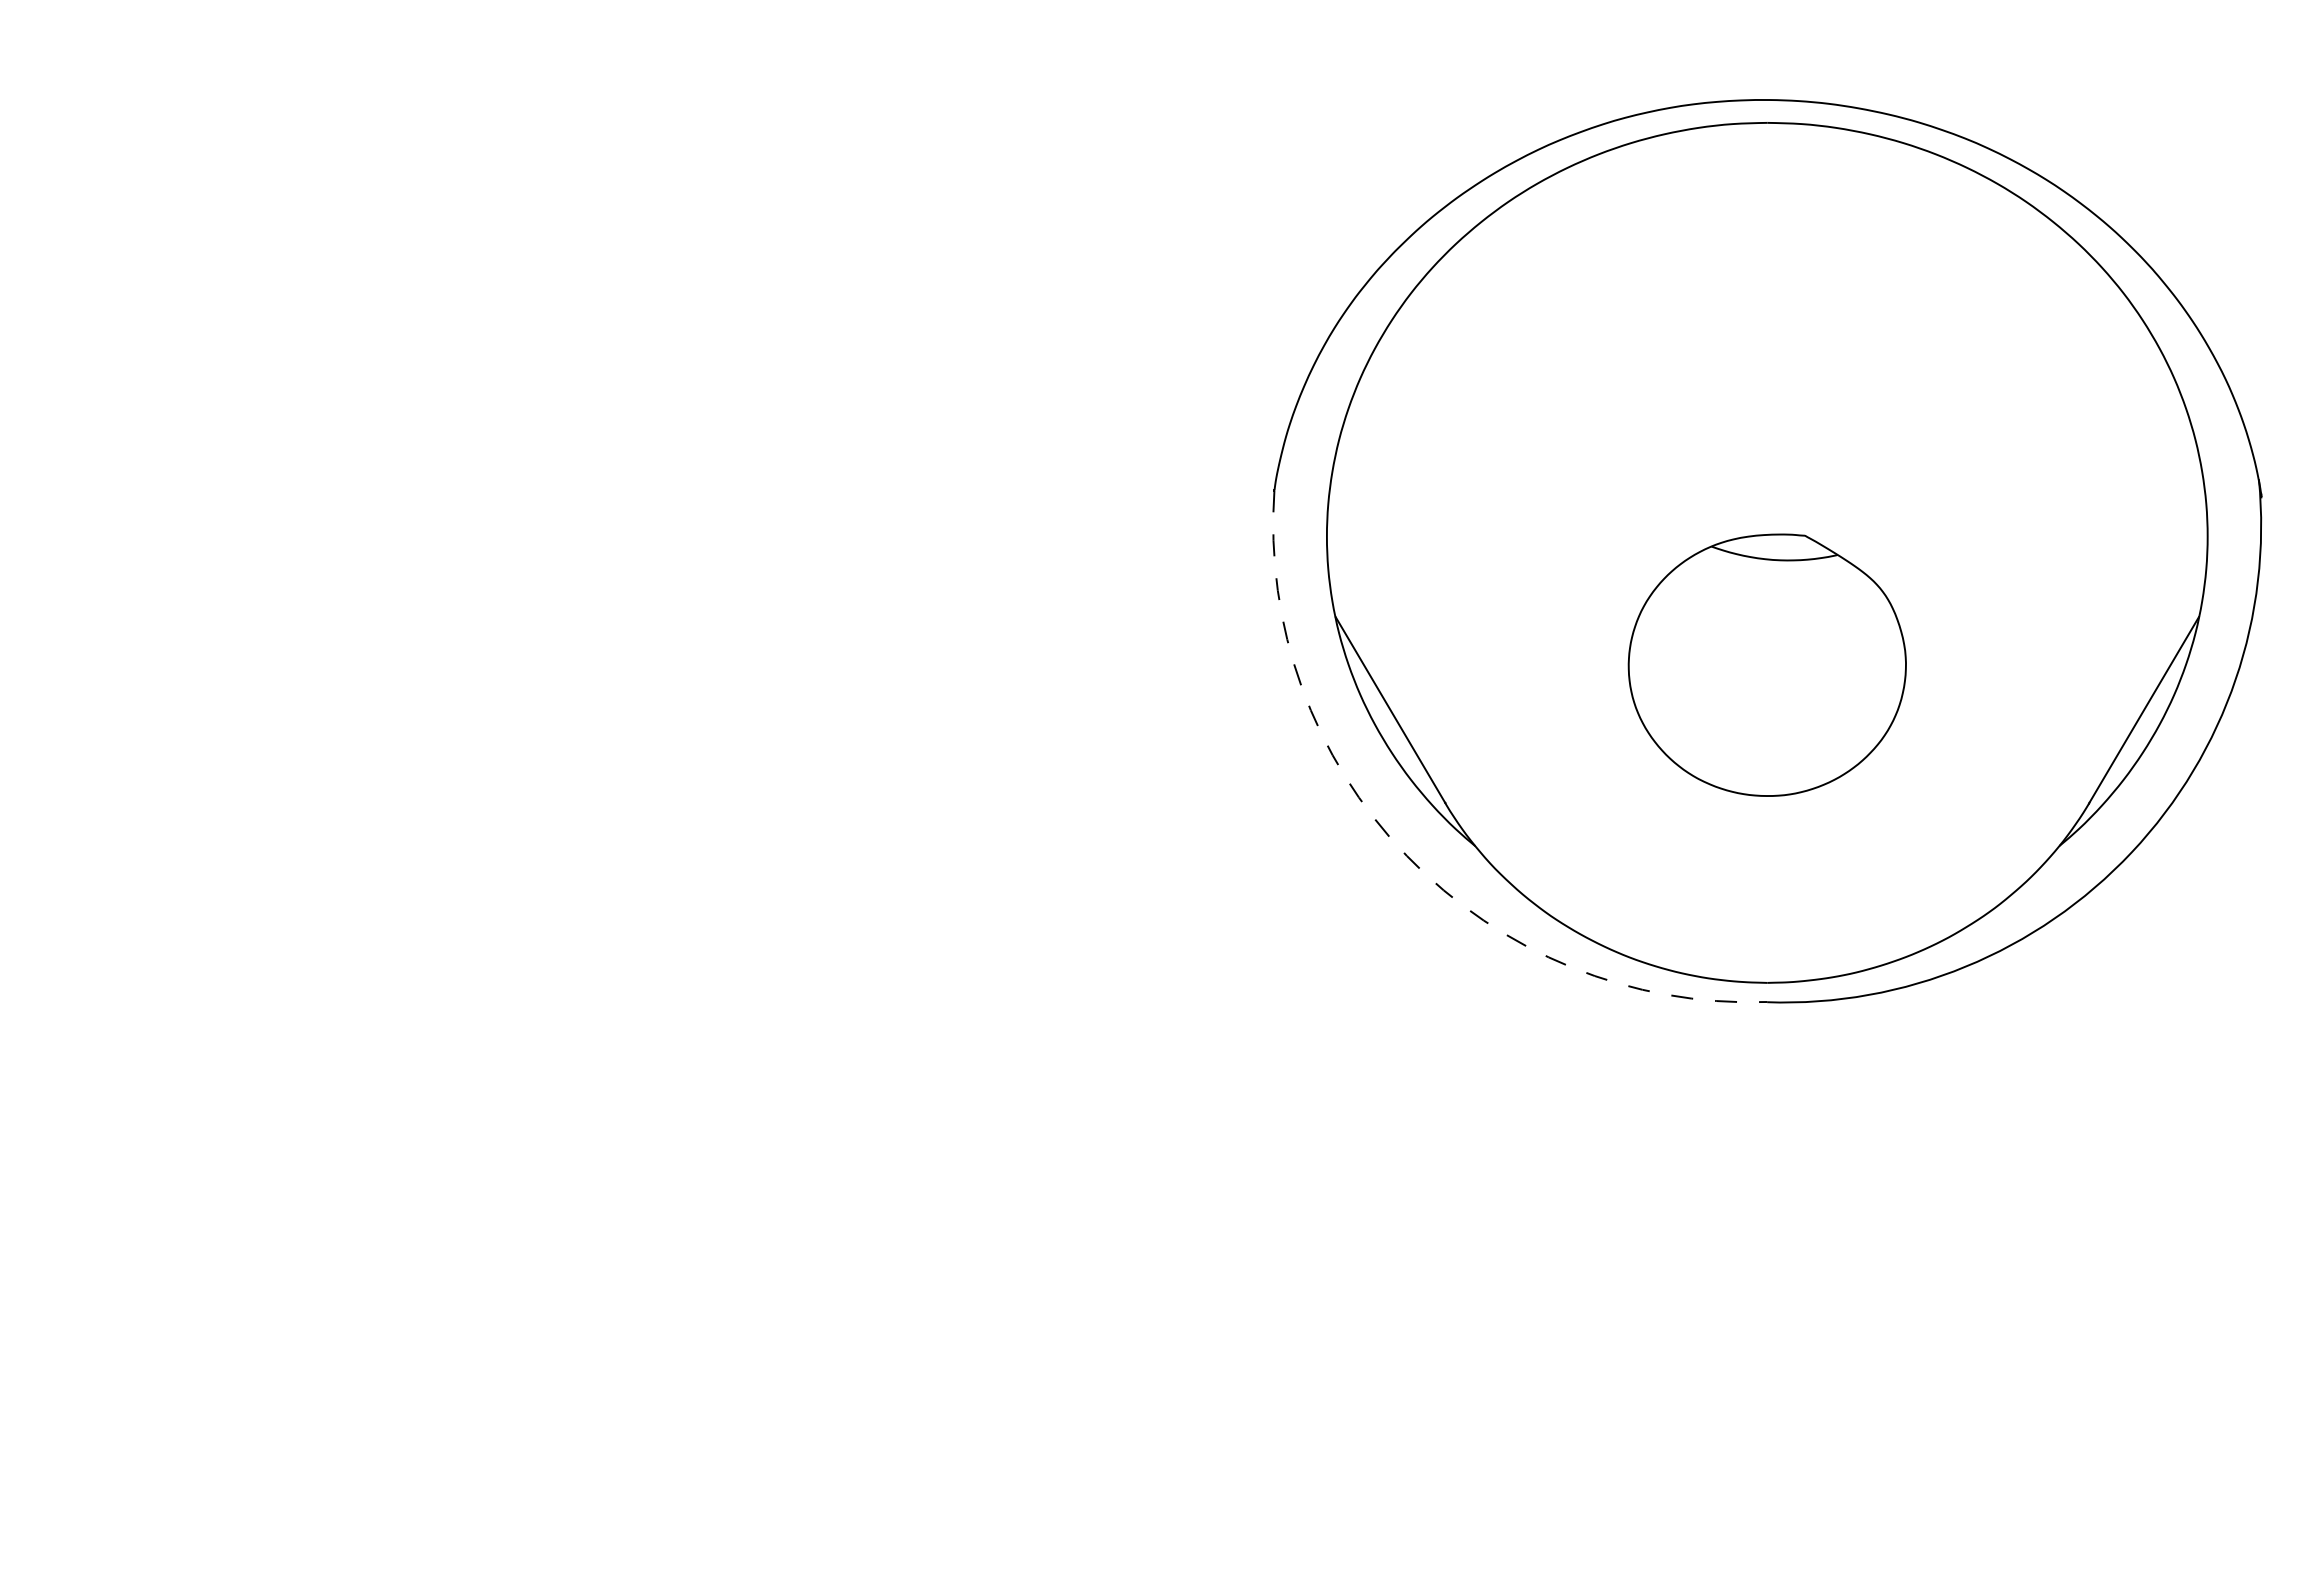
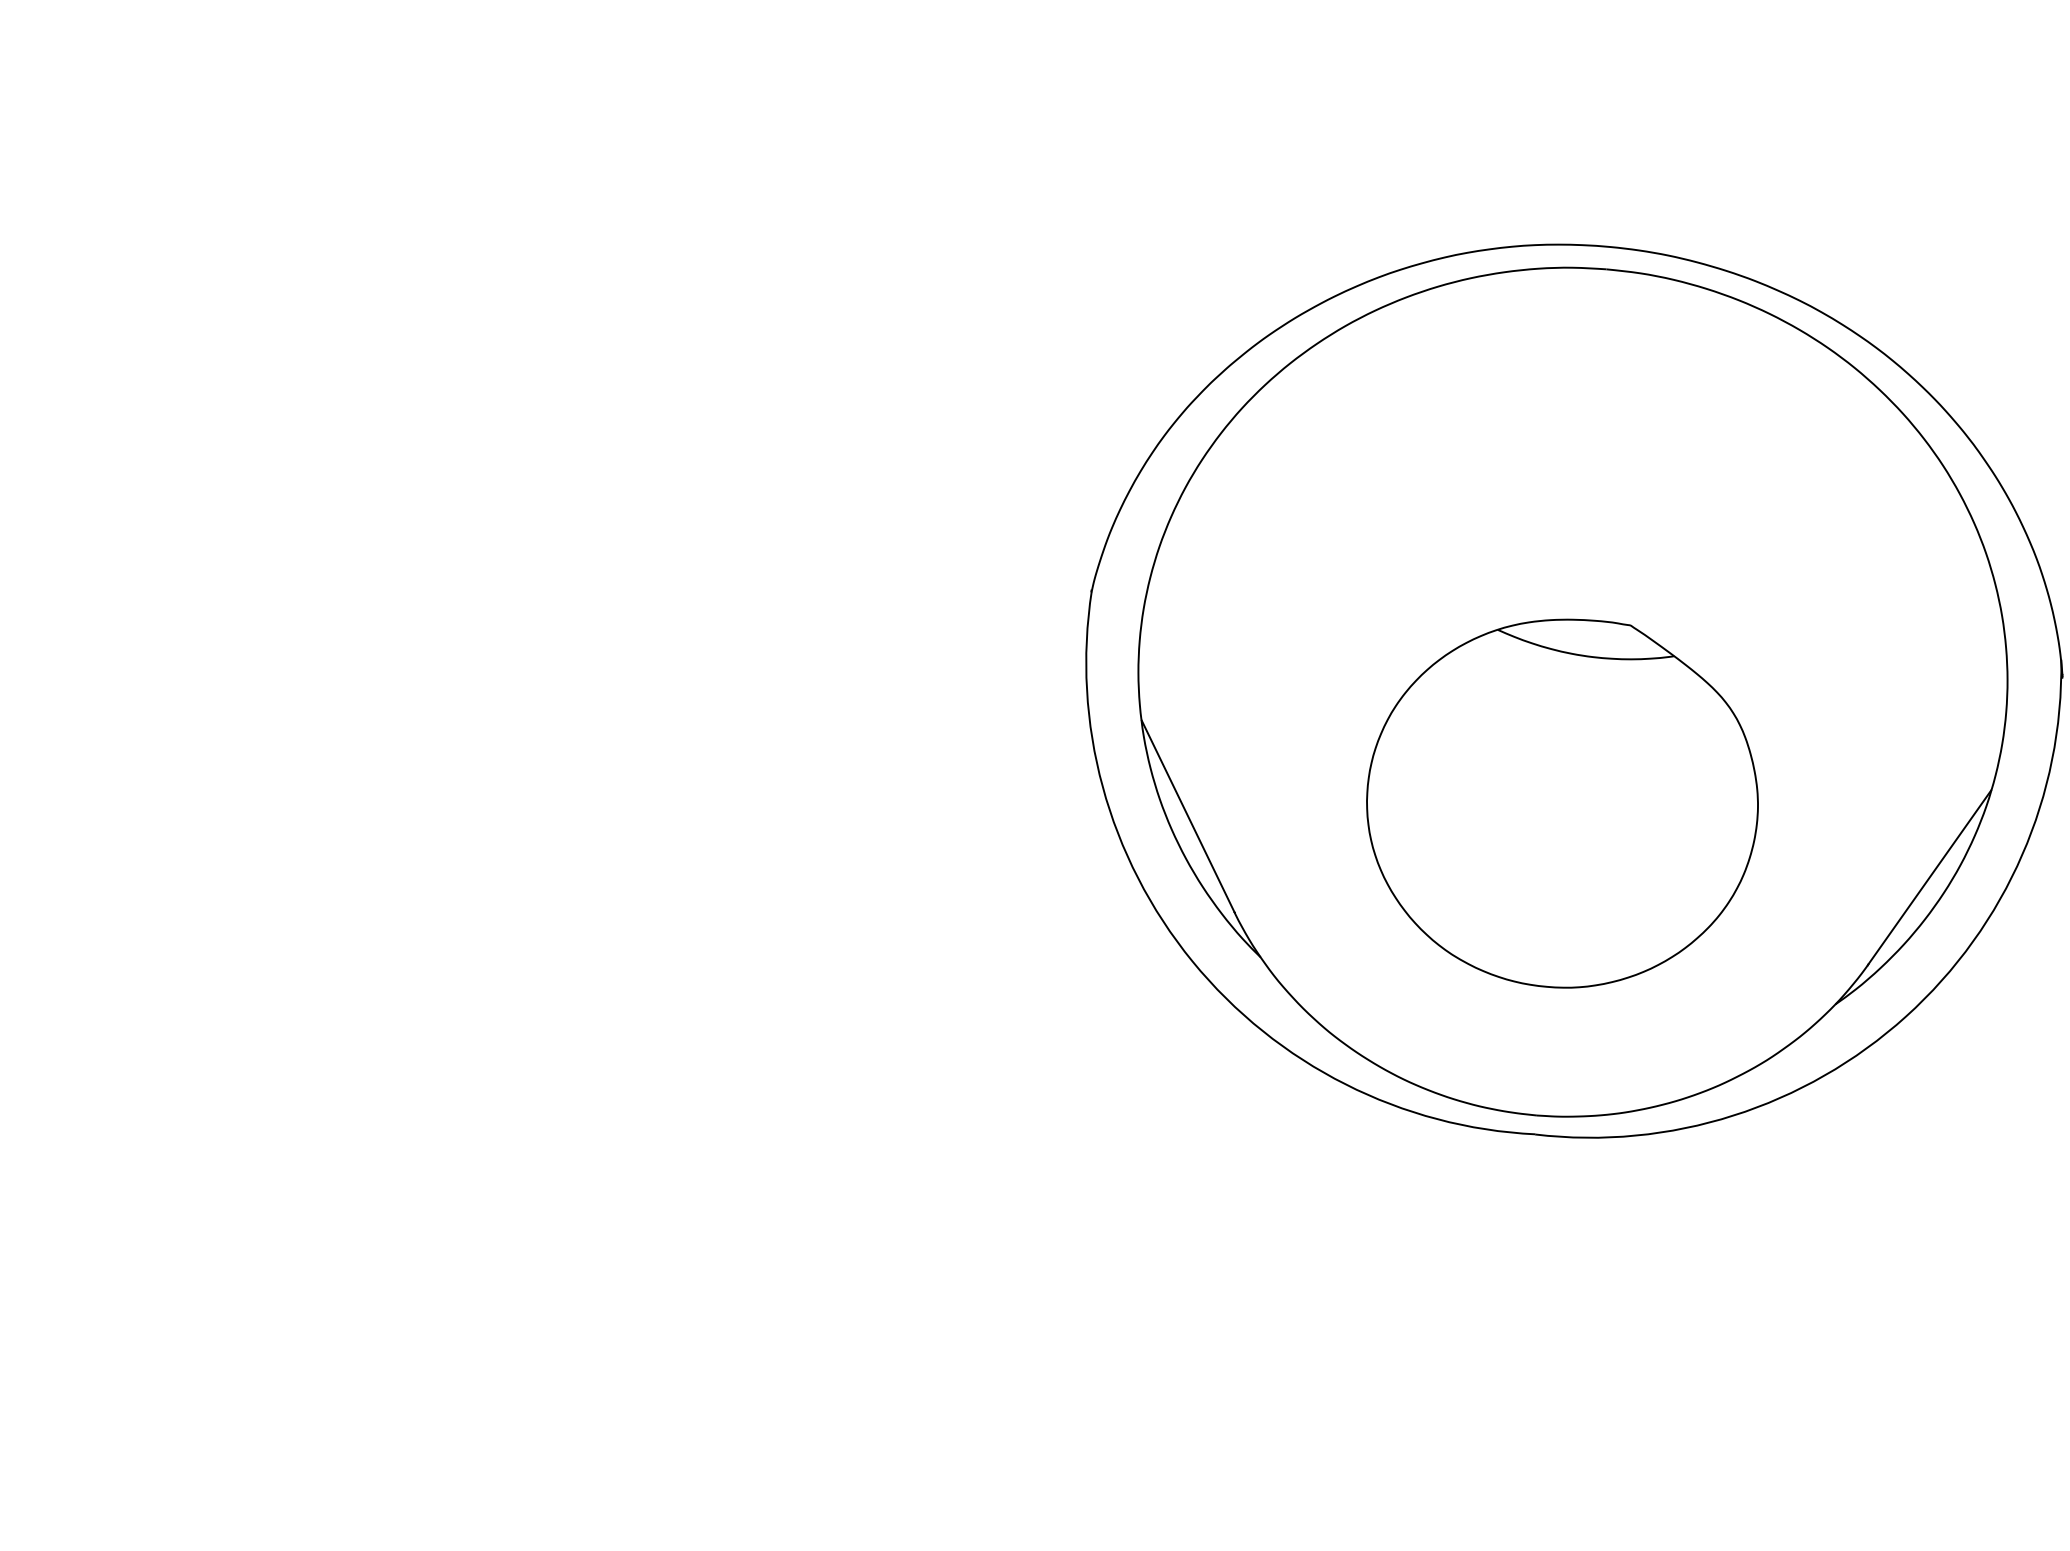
part: (1767, 664) -> (1562, 802), size x1.43
arc: (1406, 855) -> (1192, 960), dashed -> solid

